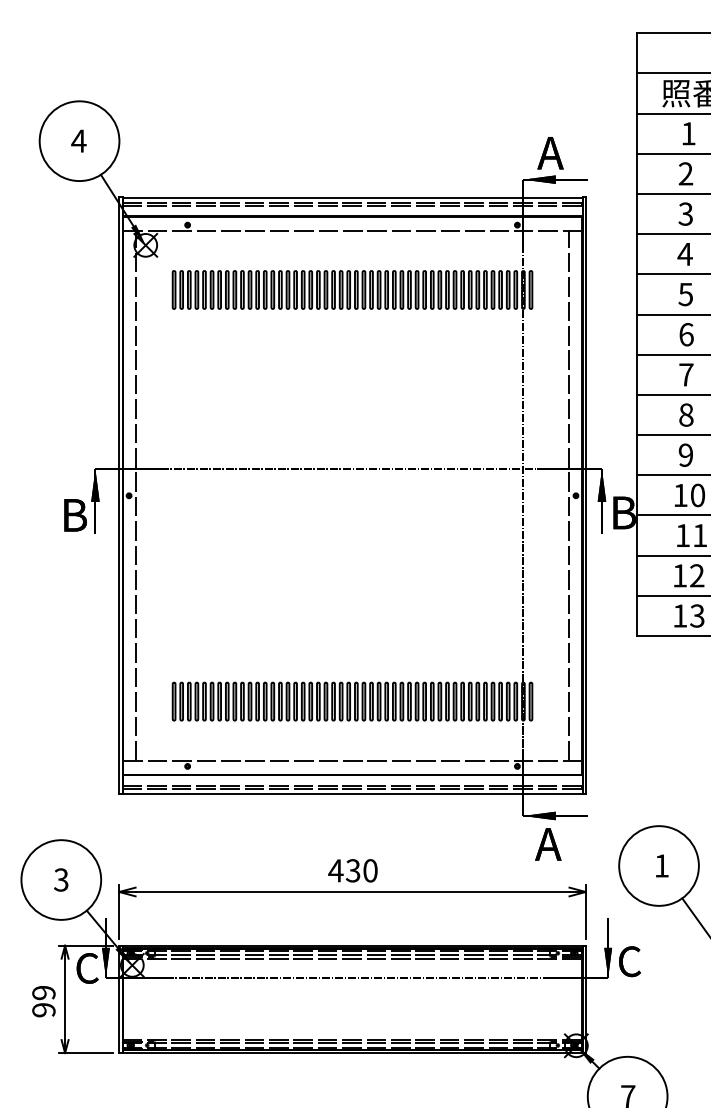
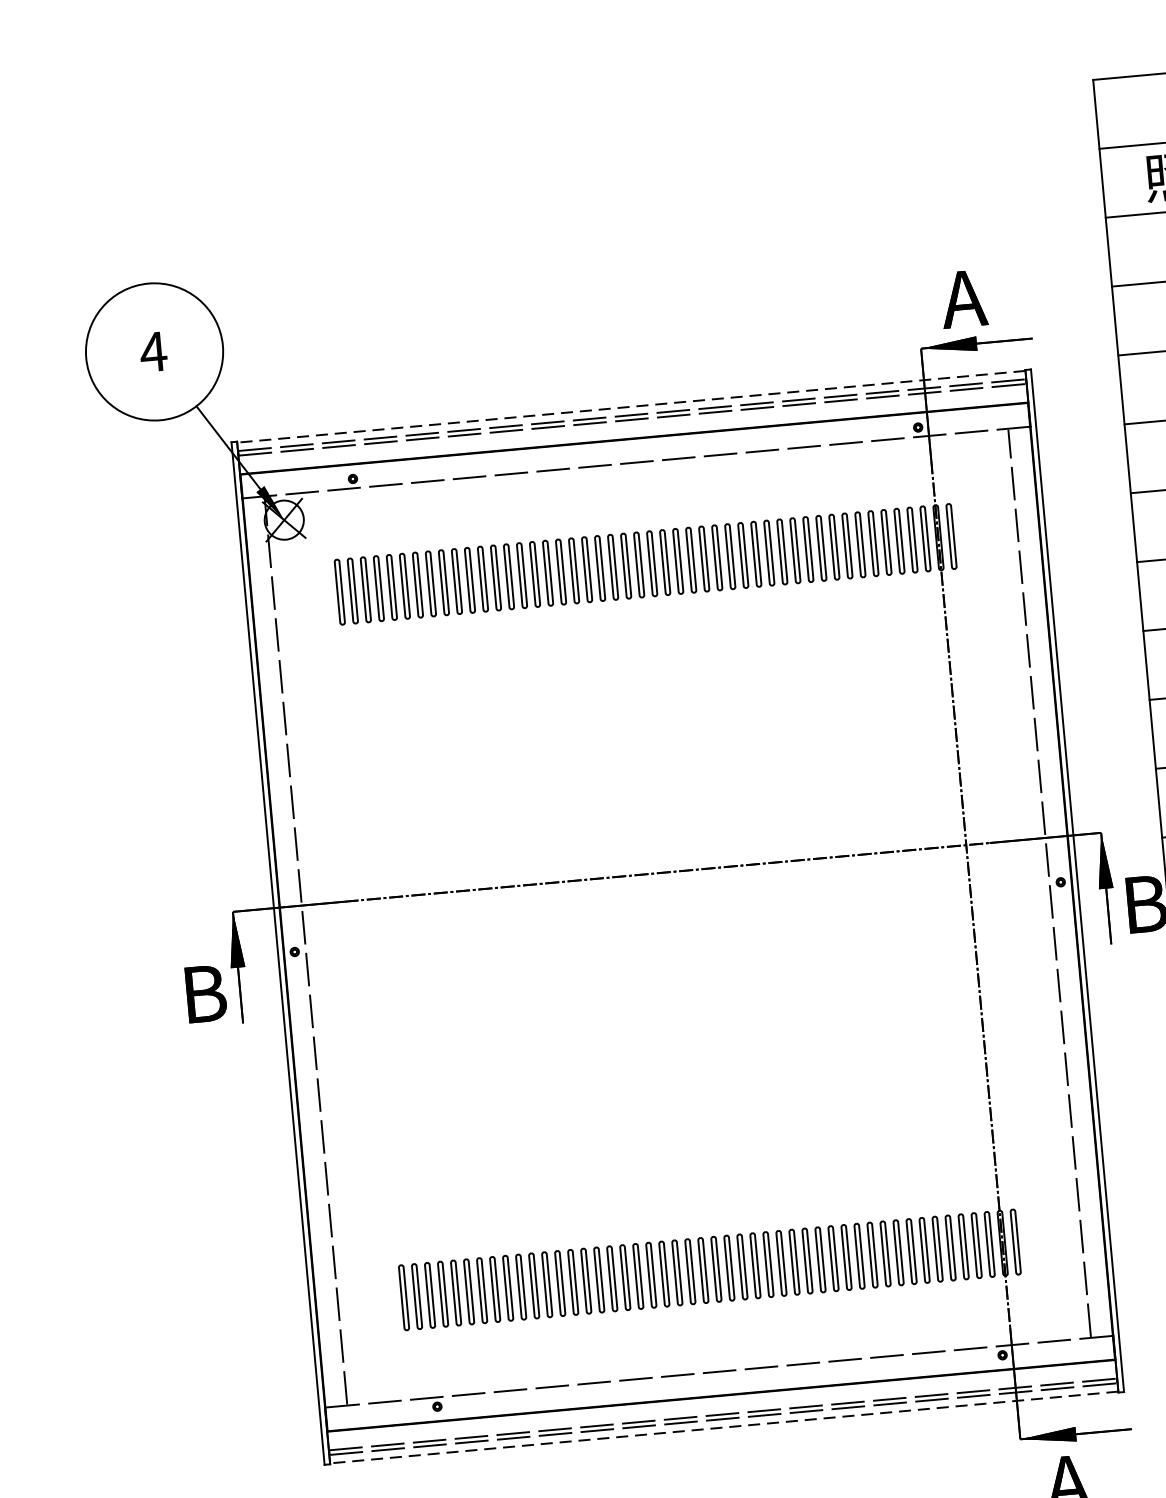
line: (352, 198) -> (631, 407), solid -> dashed
line: (352, 793) -> (724, 1427), solid -> dashed

